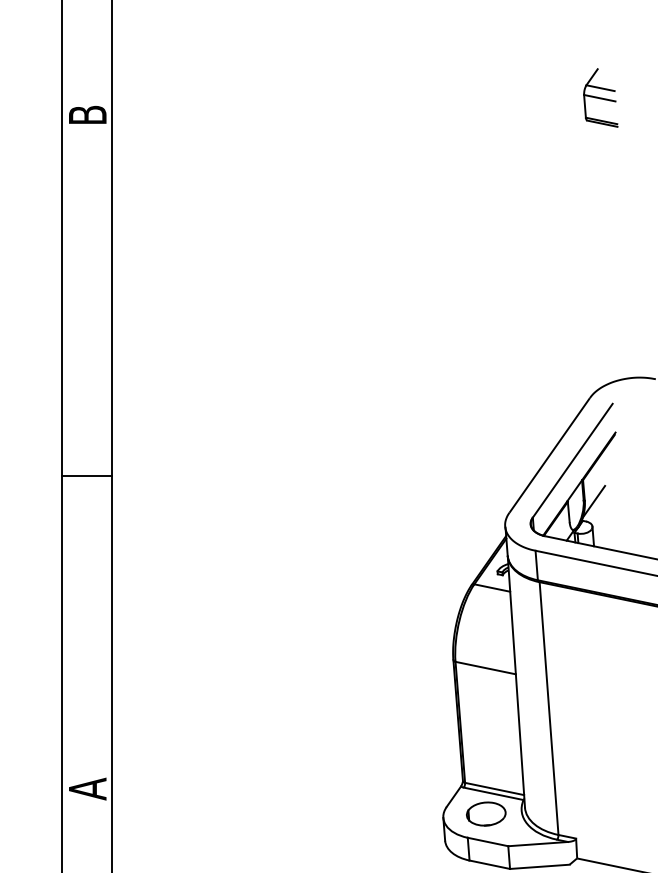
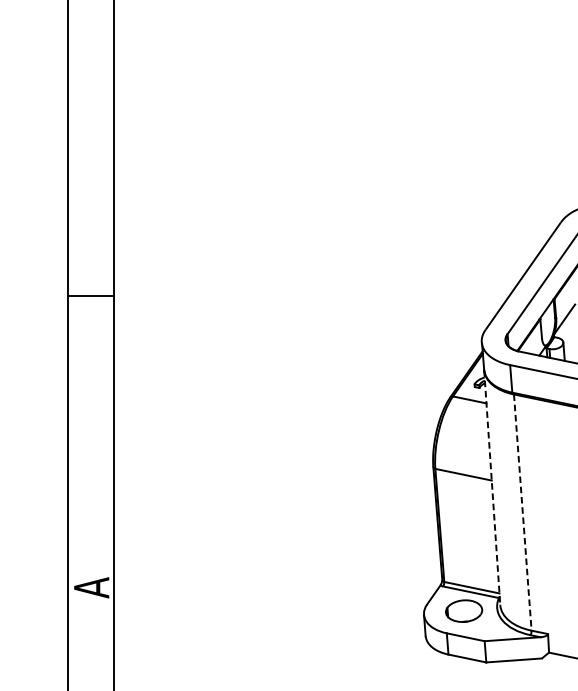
line: (516, 682) -> (492, 488), solid -> dashed
line: (549, 708) -> (523, 512), solid -> dashed

